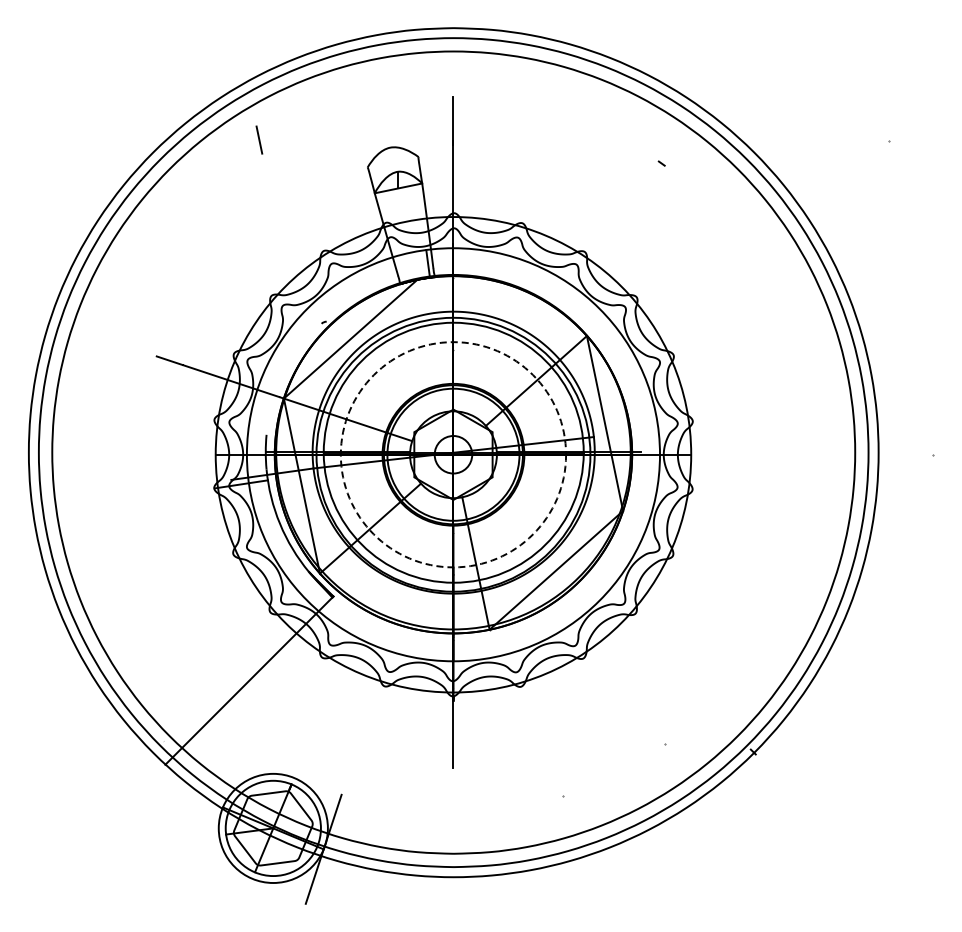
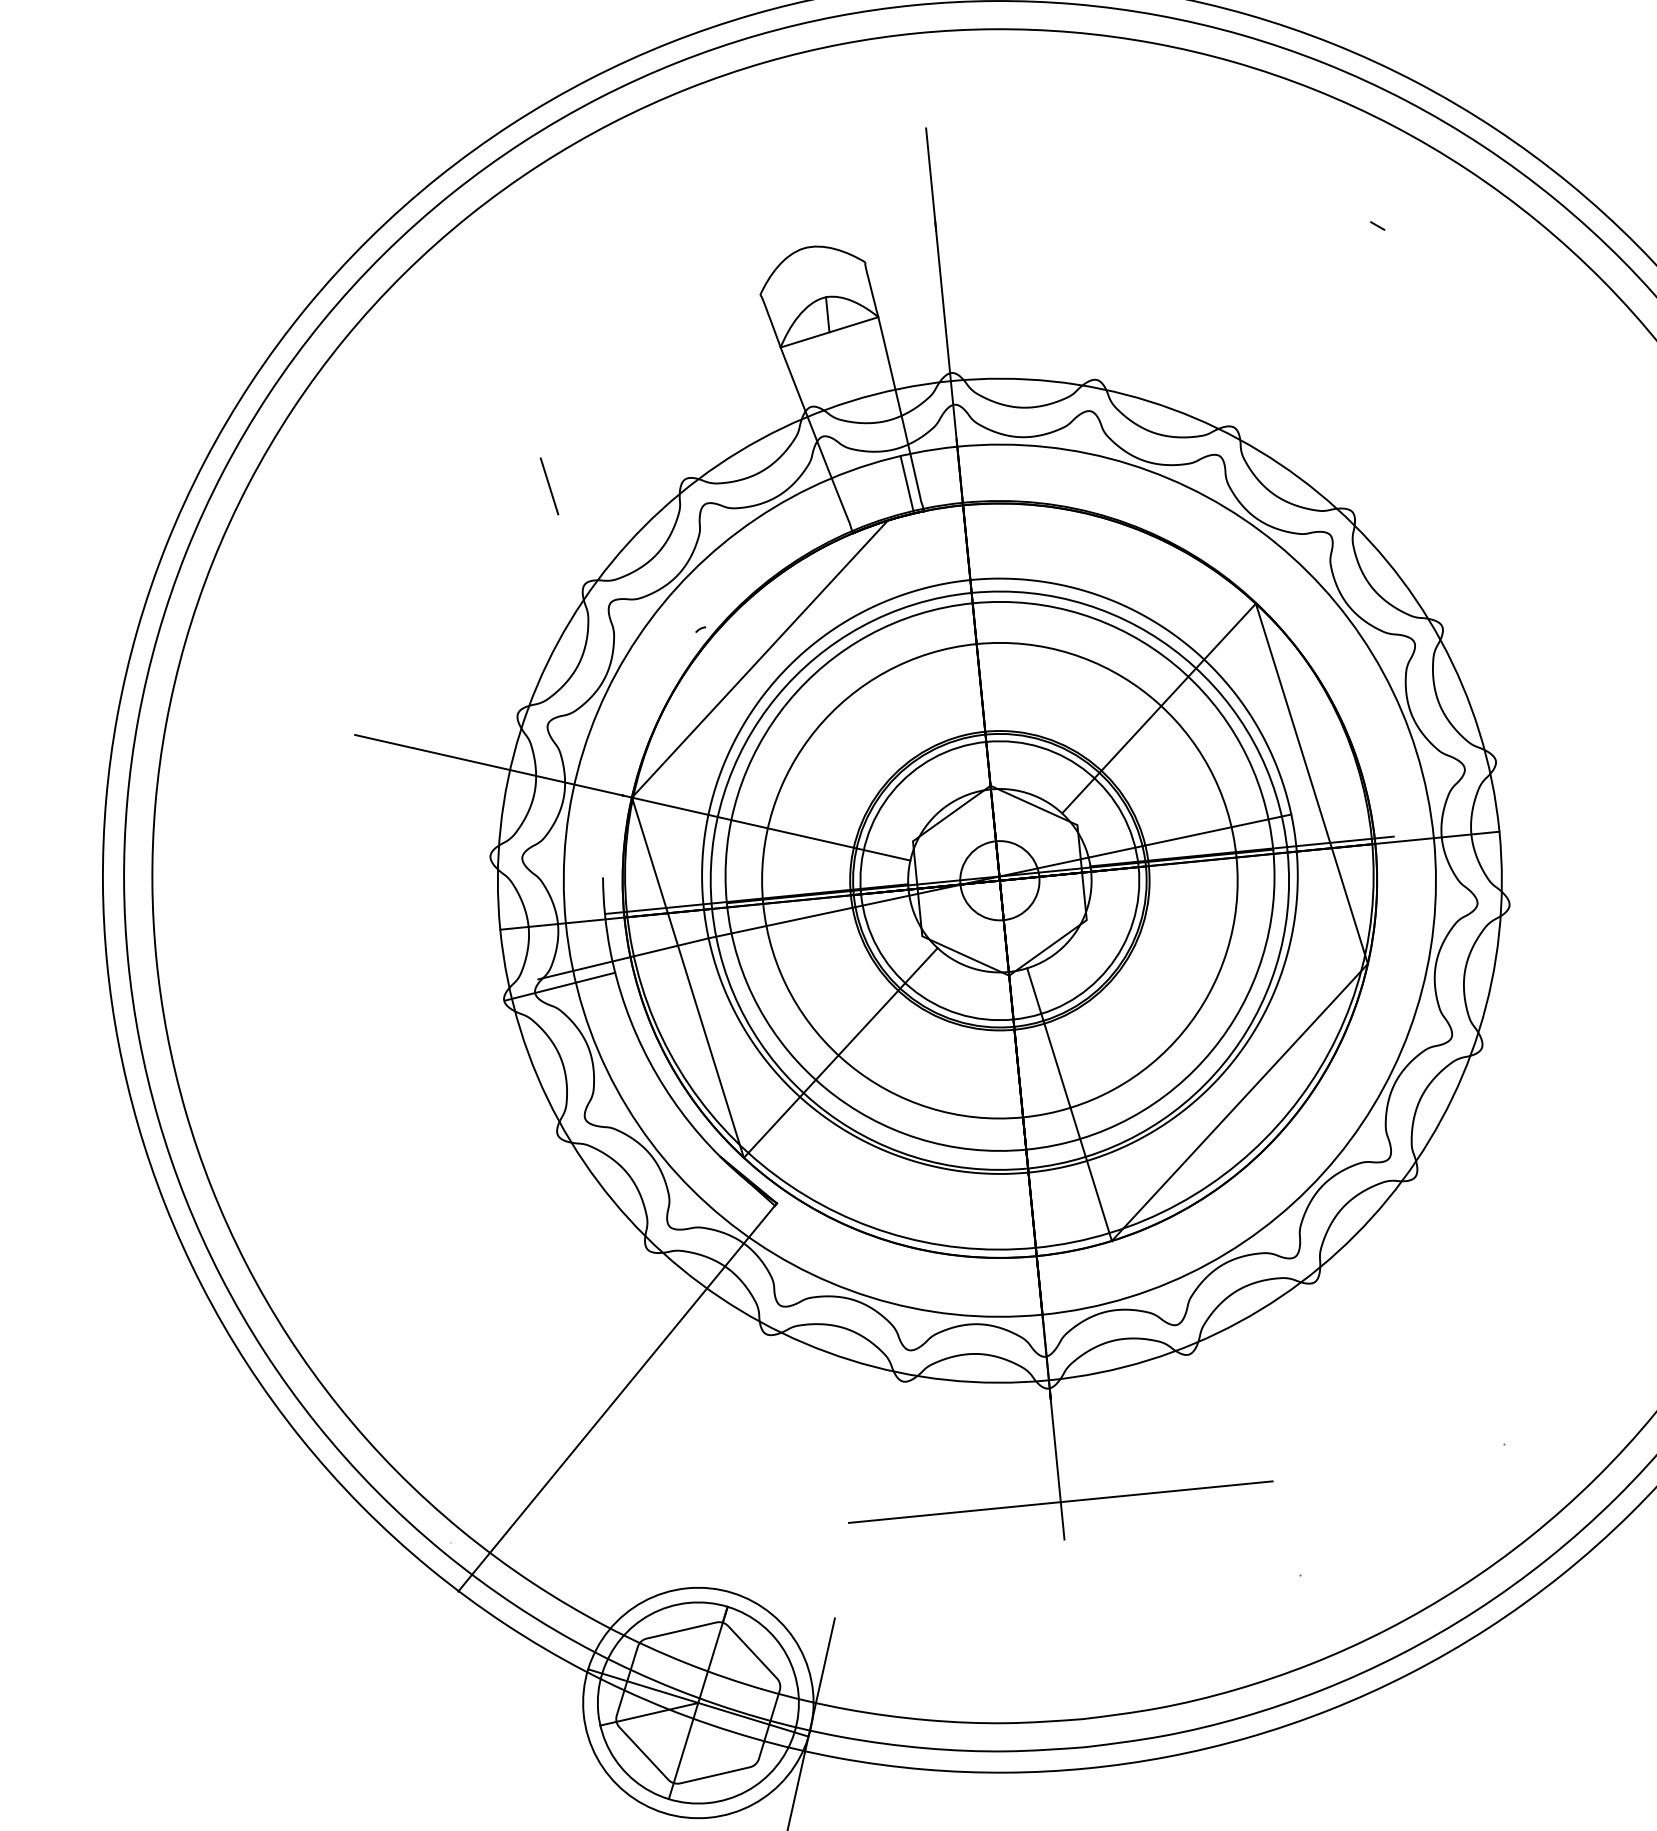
line: (259, 139) -> (549, 485), moved
circle: (453, 454) -> (999, 880), dashed -> solid
line: (453, 750) -> (1060, 1502), added

